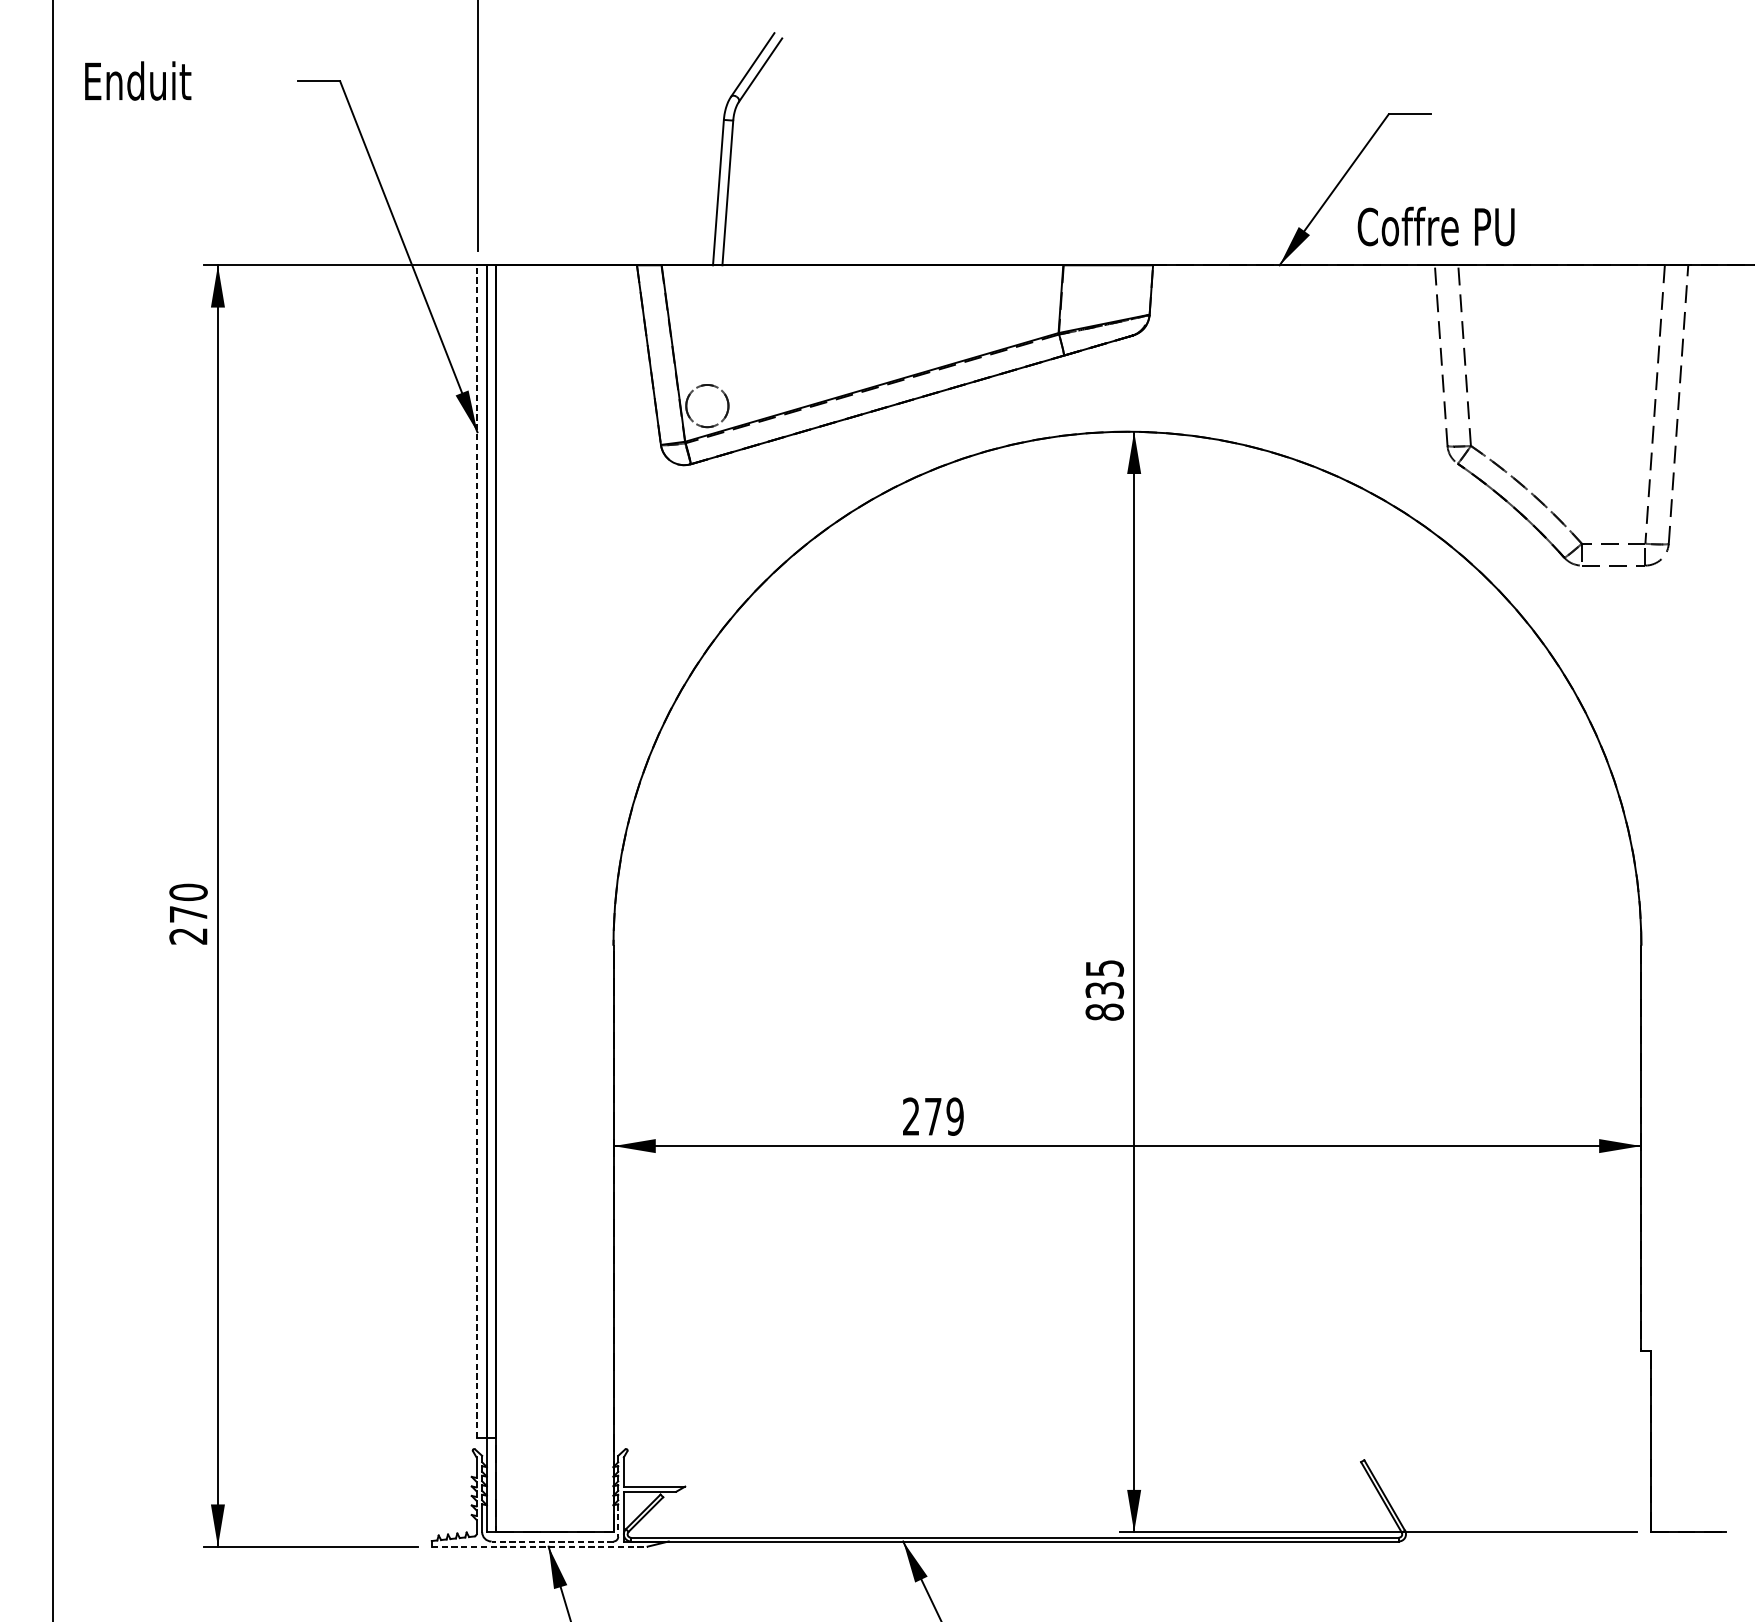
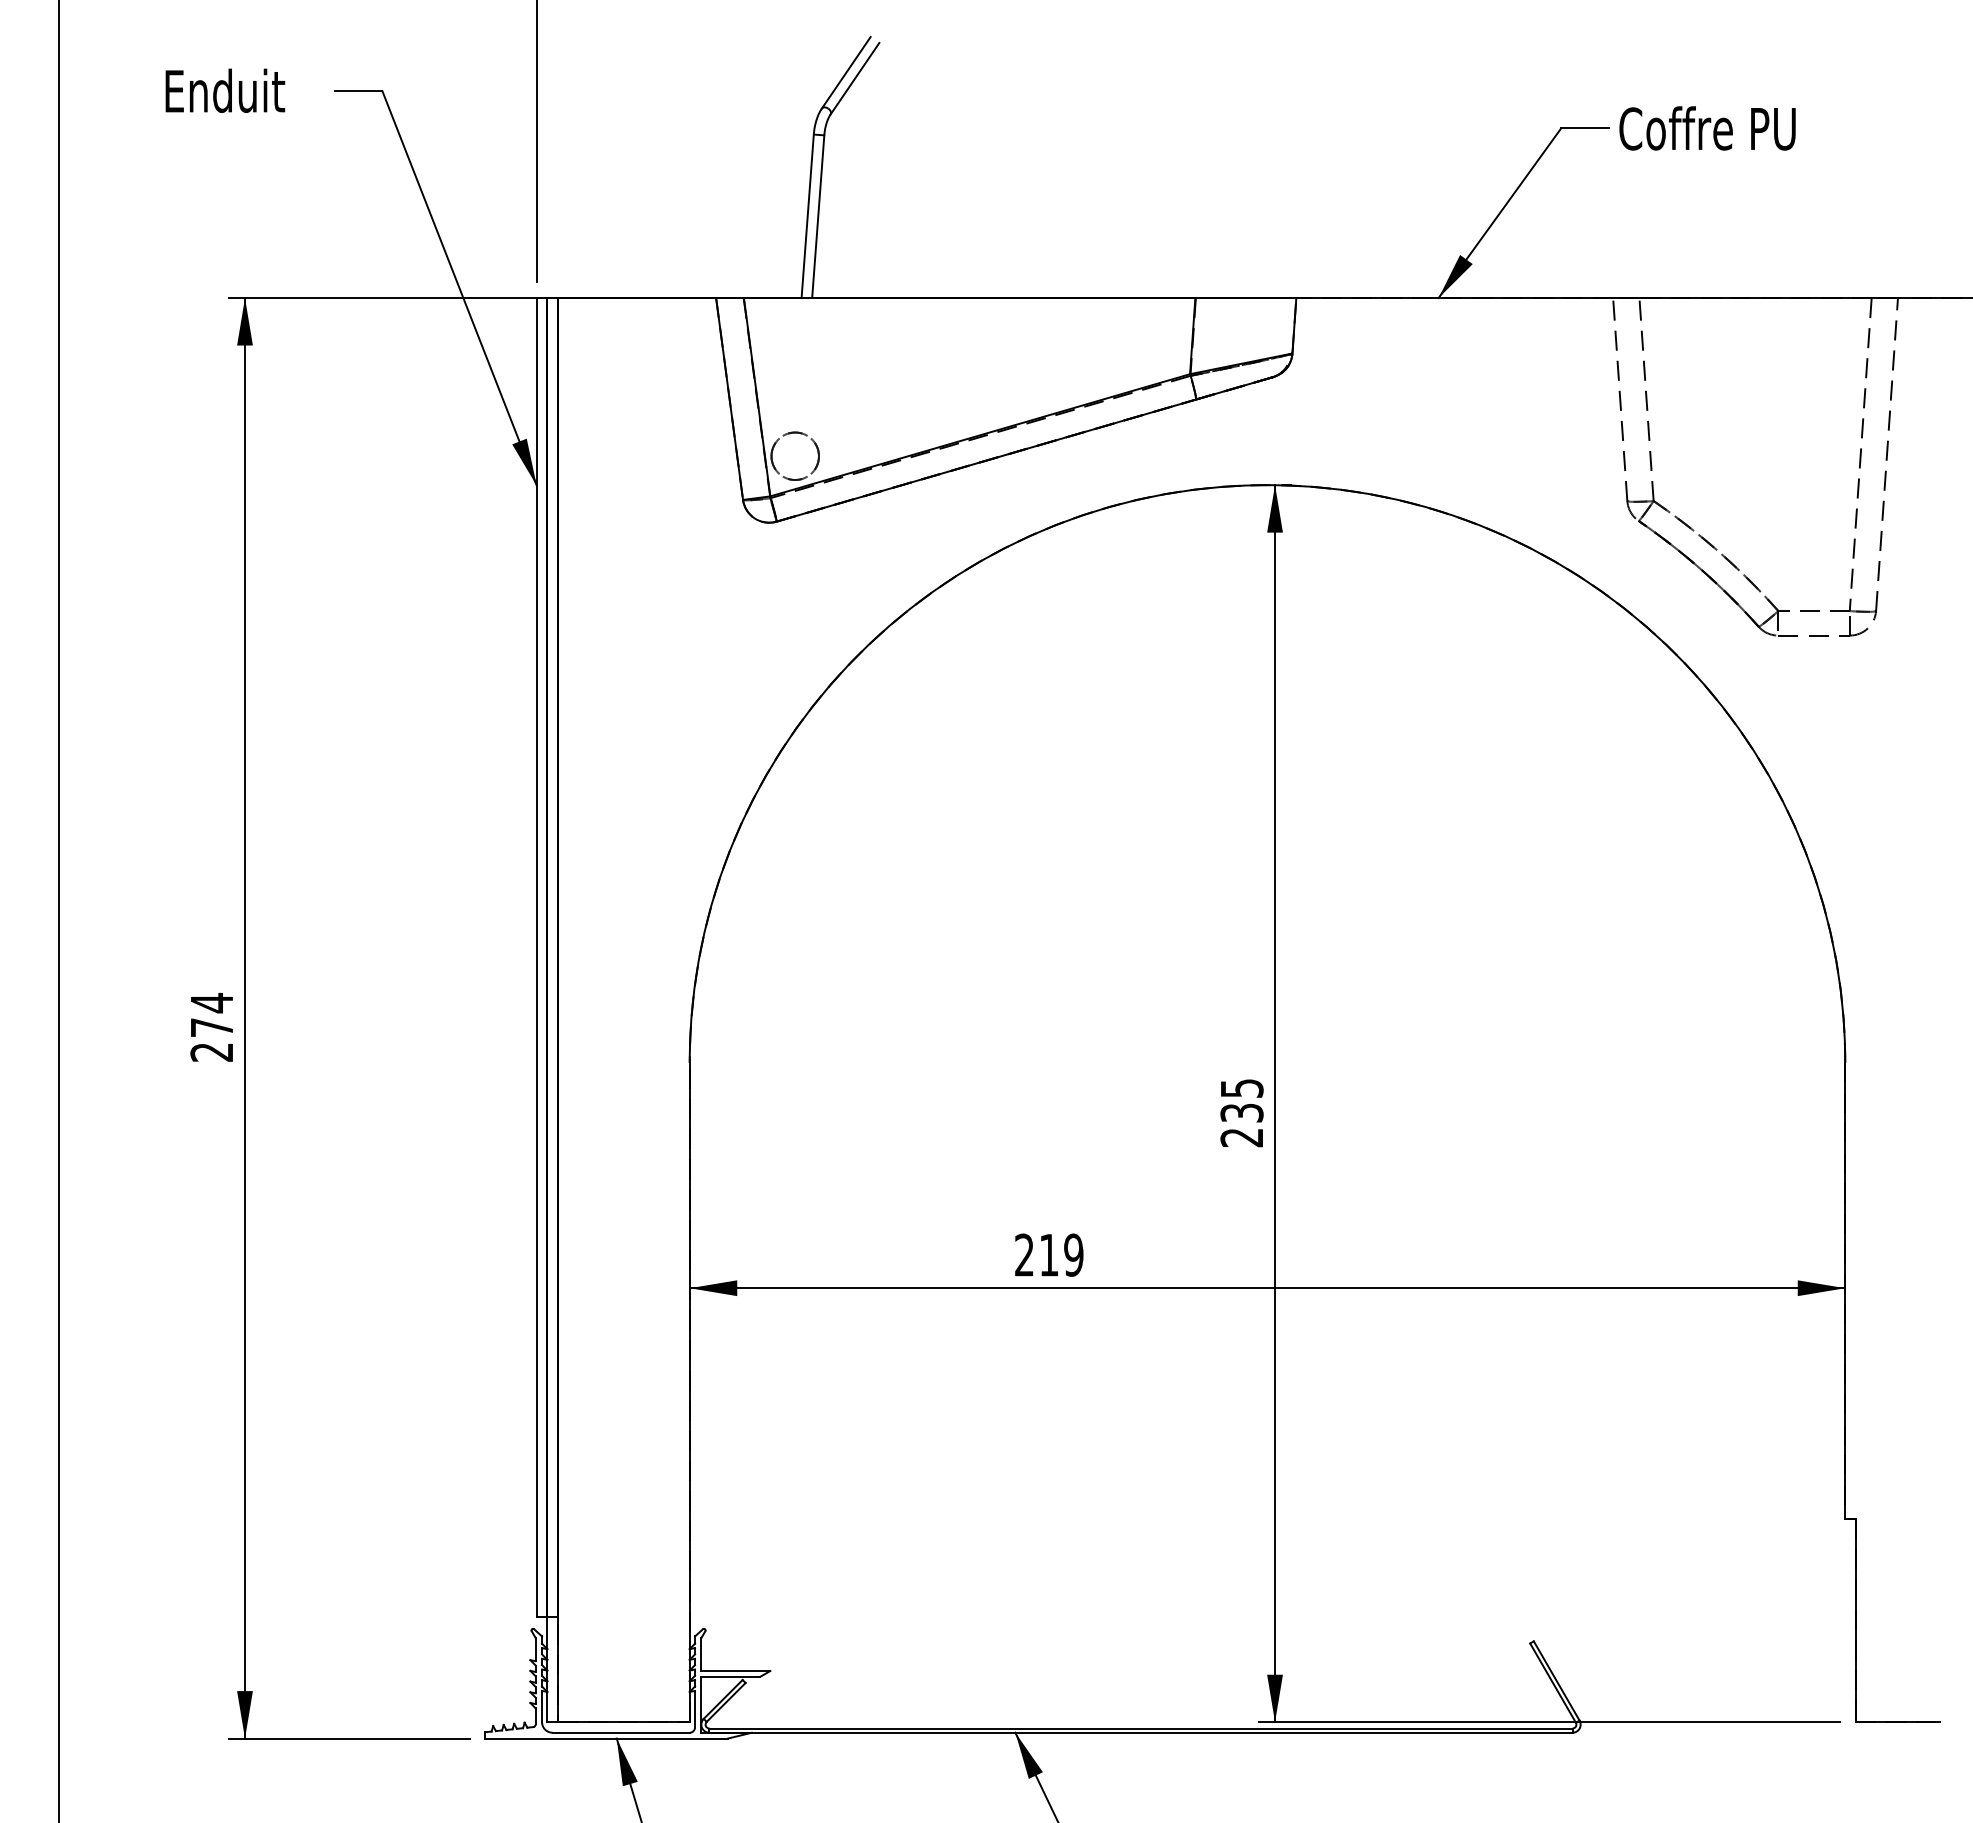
text: (138, 80) -> (225, 90), moved
text: (1436, 226) -> (1707, 128), moved
line: (477, 851) -> (536, 956), dashed -> solid
text: (188, 891) -> (211, 1002), 270 -> 274
text: (1104, 1012) -> (1241, 1137), 835 -> 235
text: (933, 1116) -> (1049, 1255), 279 -> 219
line: (618, 1520) -> (695, 1709), dashed -> solid
line: (552, 1541) -> (621, 1732), dashed -> solid
line: (540, 1546) -> (607, 1738), dashed -> solid

